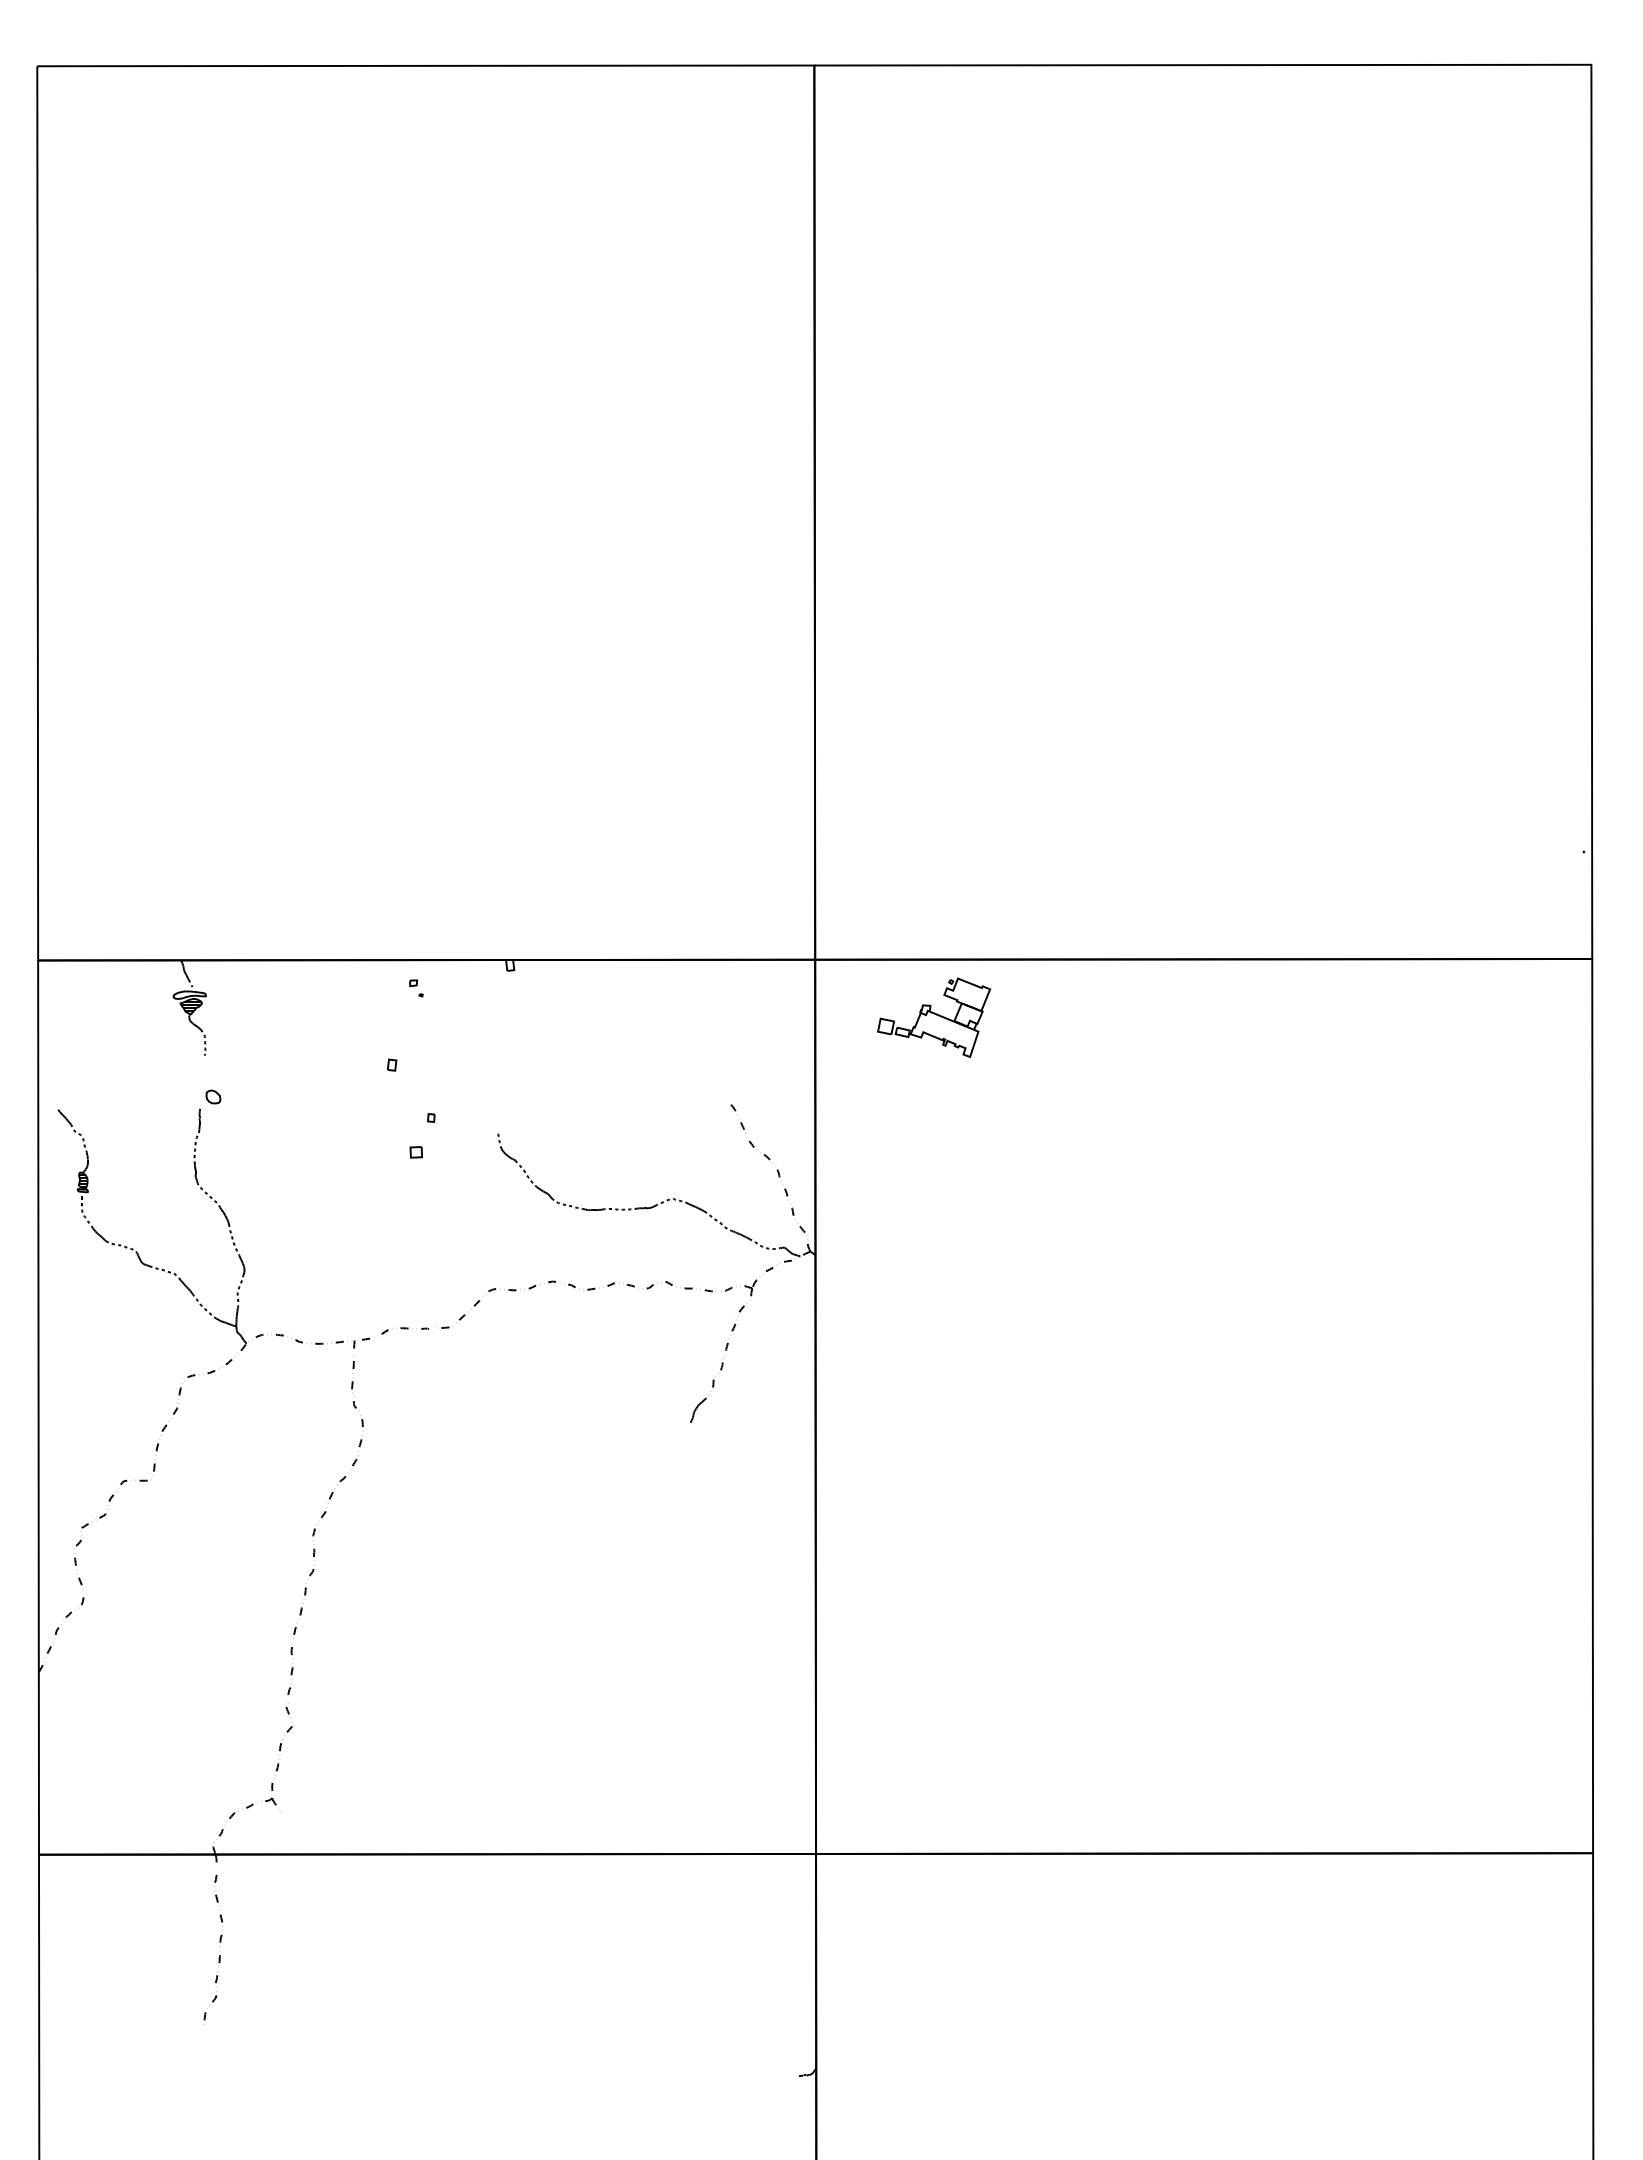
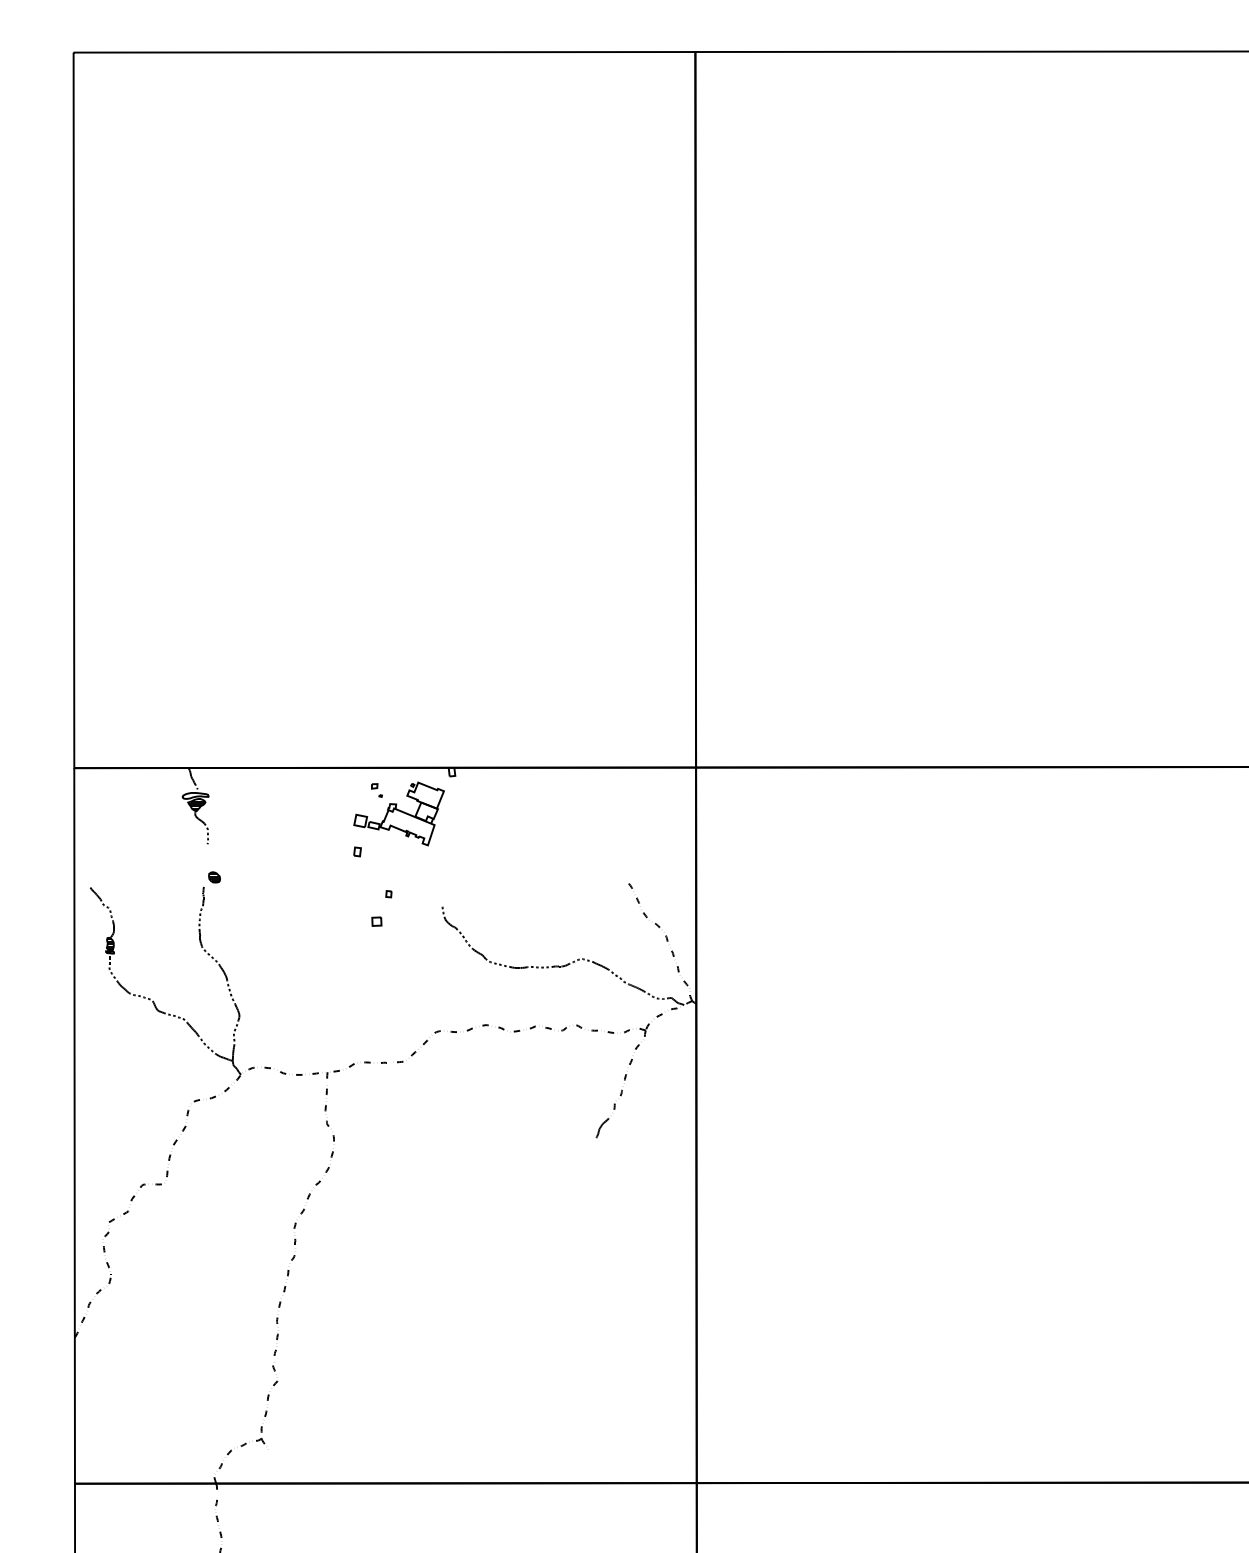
part: (934, 1017) -> (399, 813), moved
hatch: (213, 1097) -> (214, 877), added

